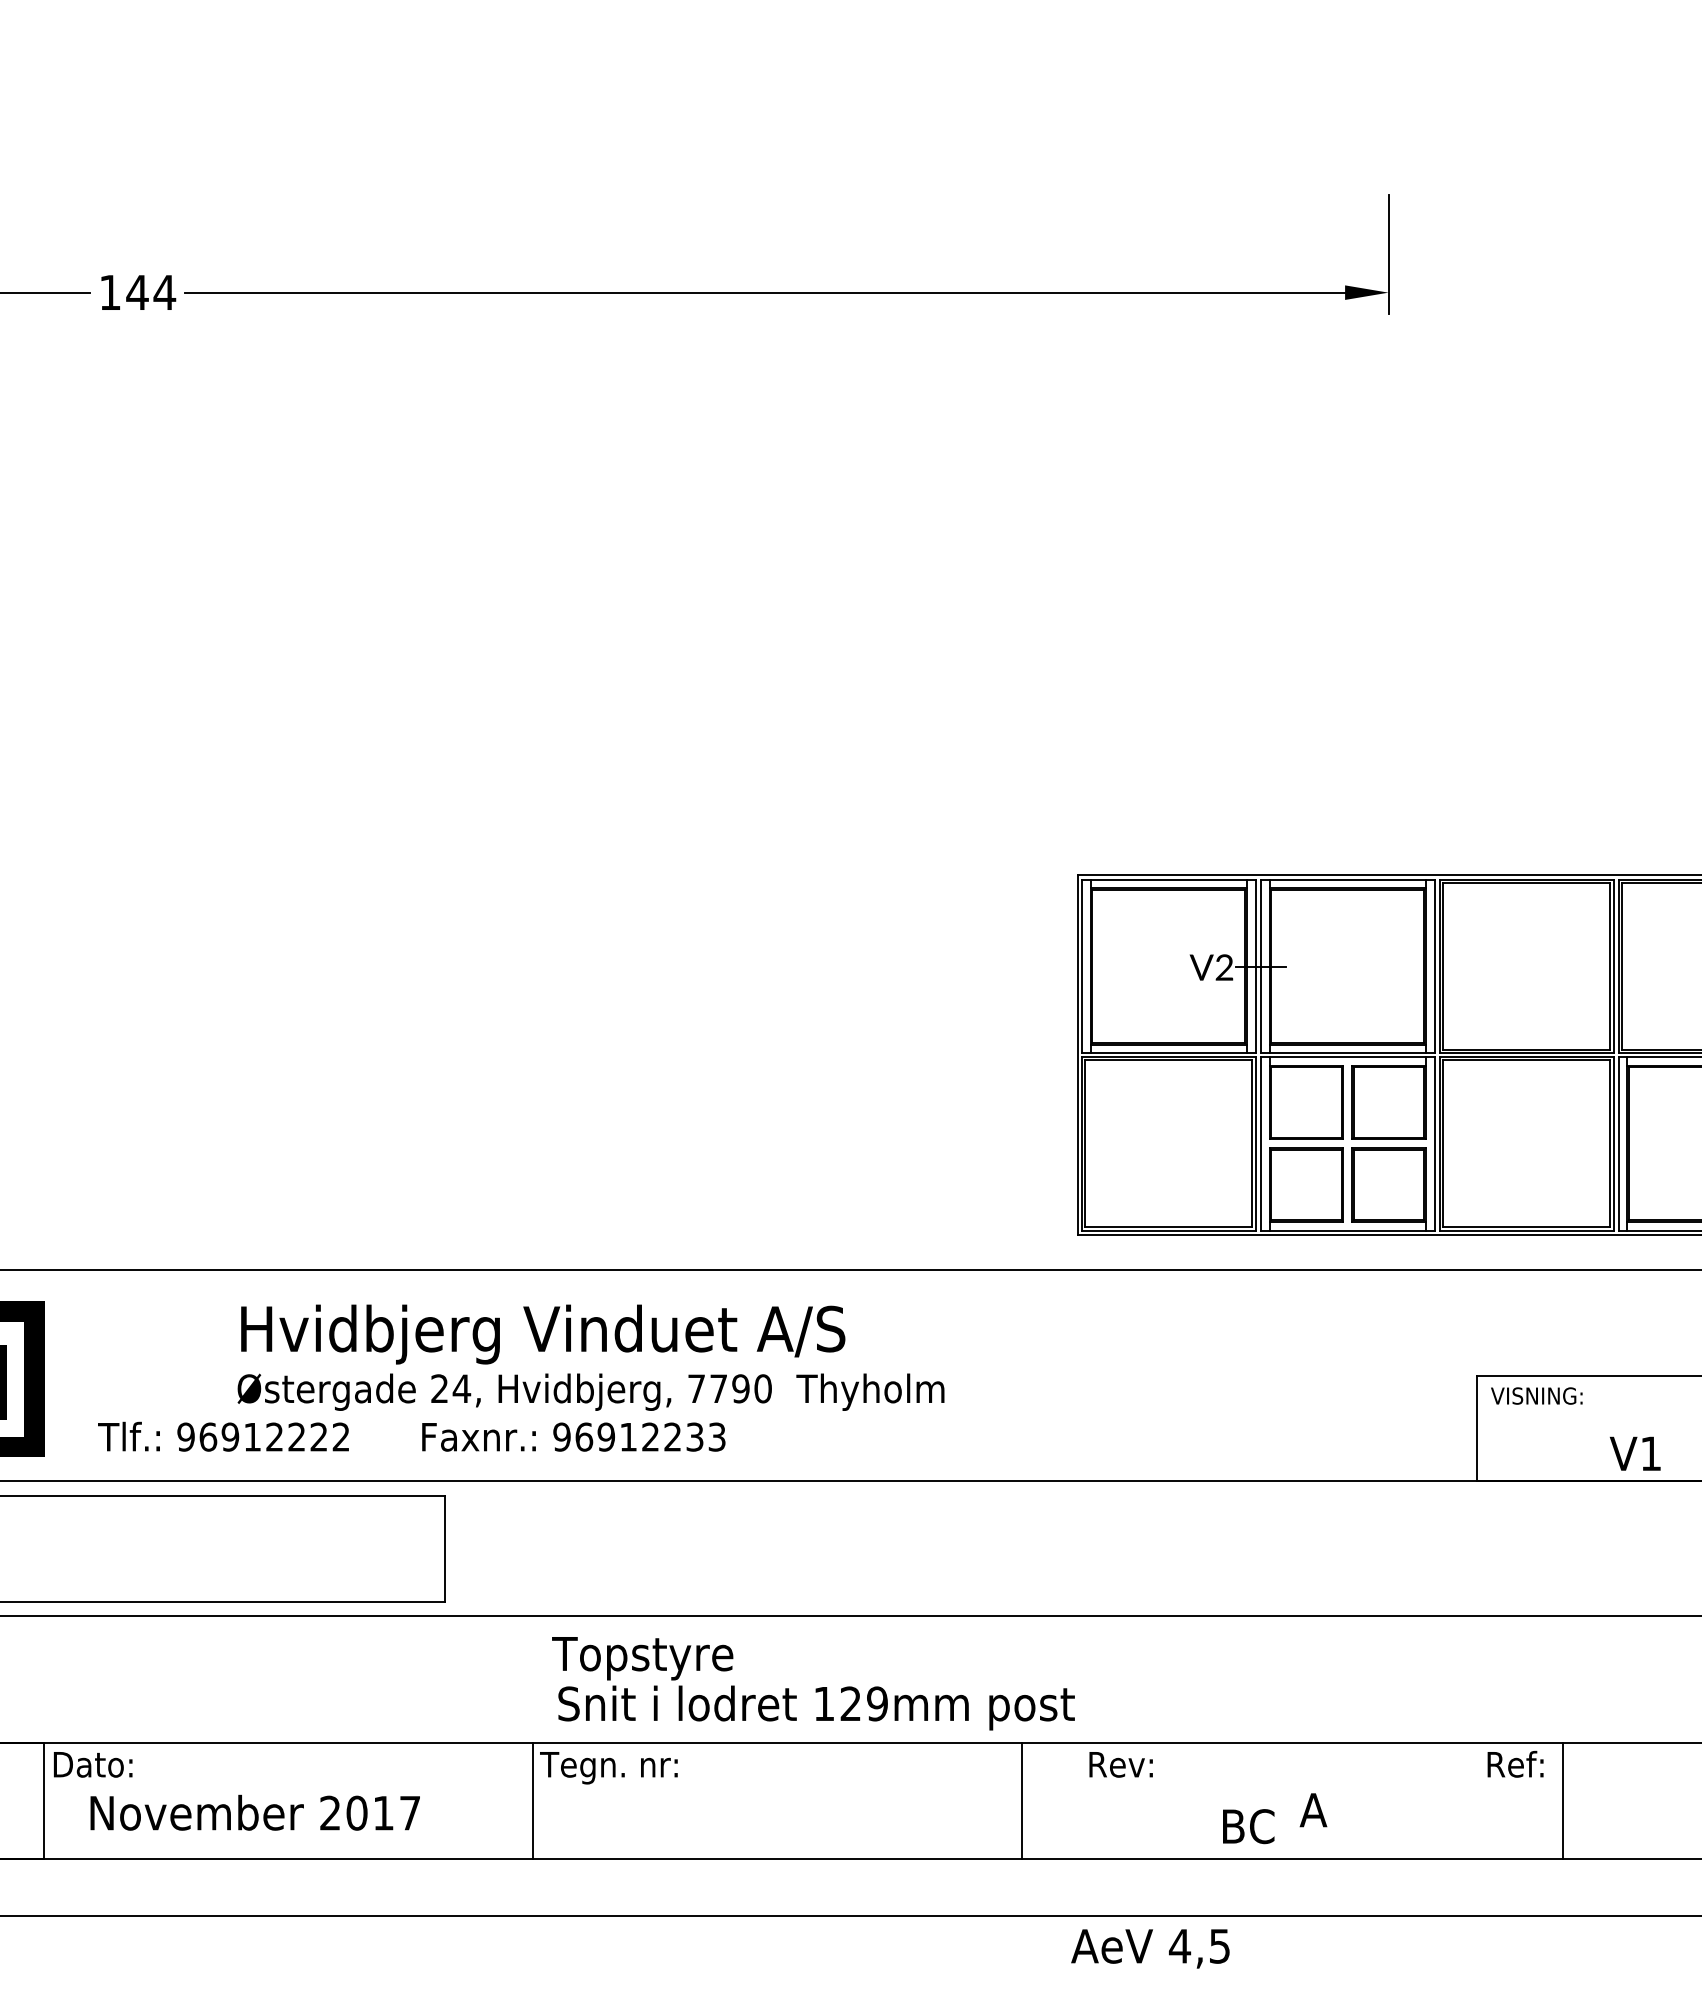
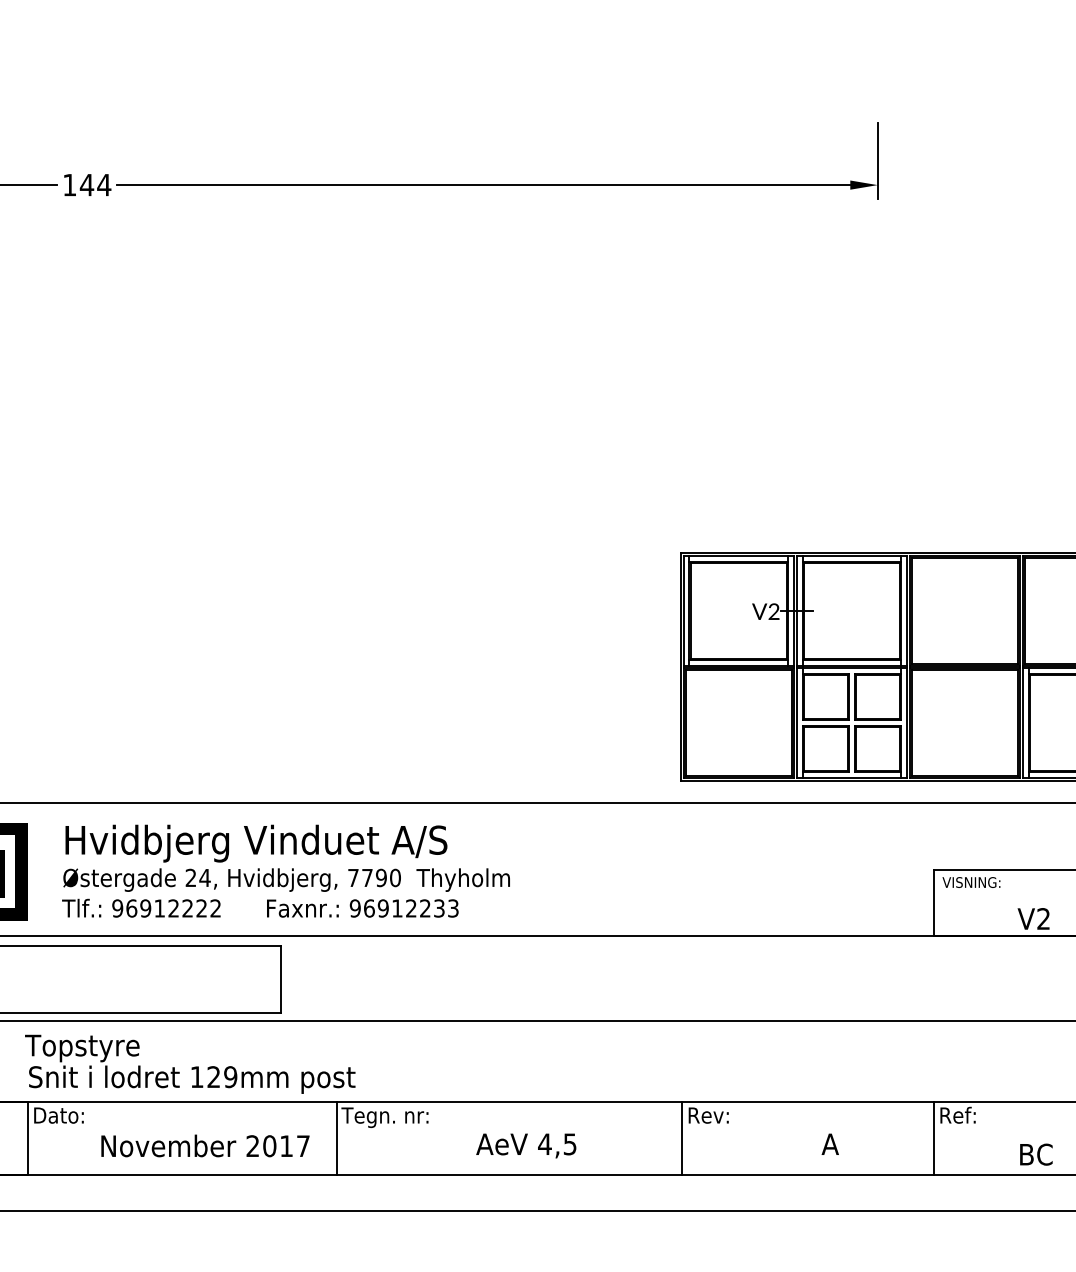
text: (590, 1356) -> (286, 857), moved
text: (1650, 1452) -> (1043, 918), V1 -> V2
text: (813, 1682) -> (190, 1063), moved
line: (1022, 1801) -> (682, 1138), moved
line: (1562, 1801) -> (933, 1138), moved
text: (255, 1812) -> (205, 1145), moved
text: (1248, 1826) -> (1036, 1154), moved
text: (1150, 1948) -> (526, 1145), moved

